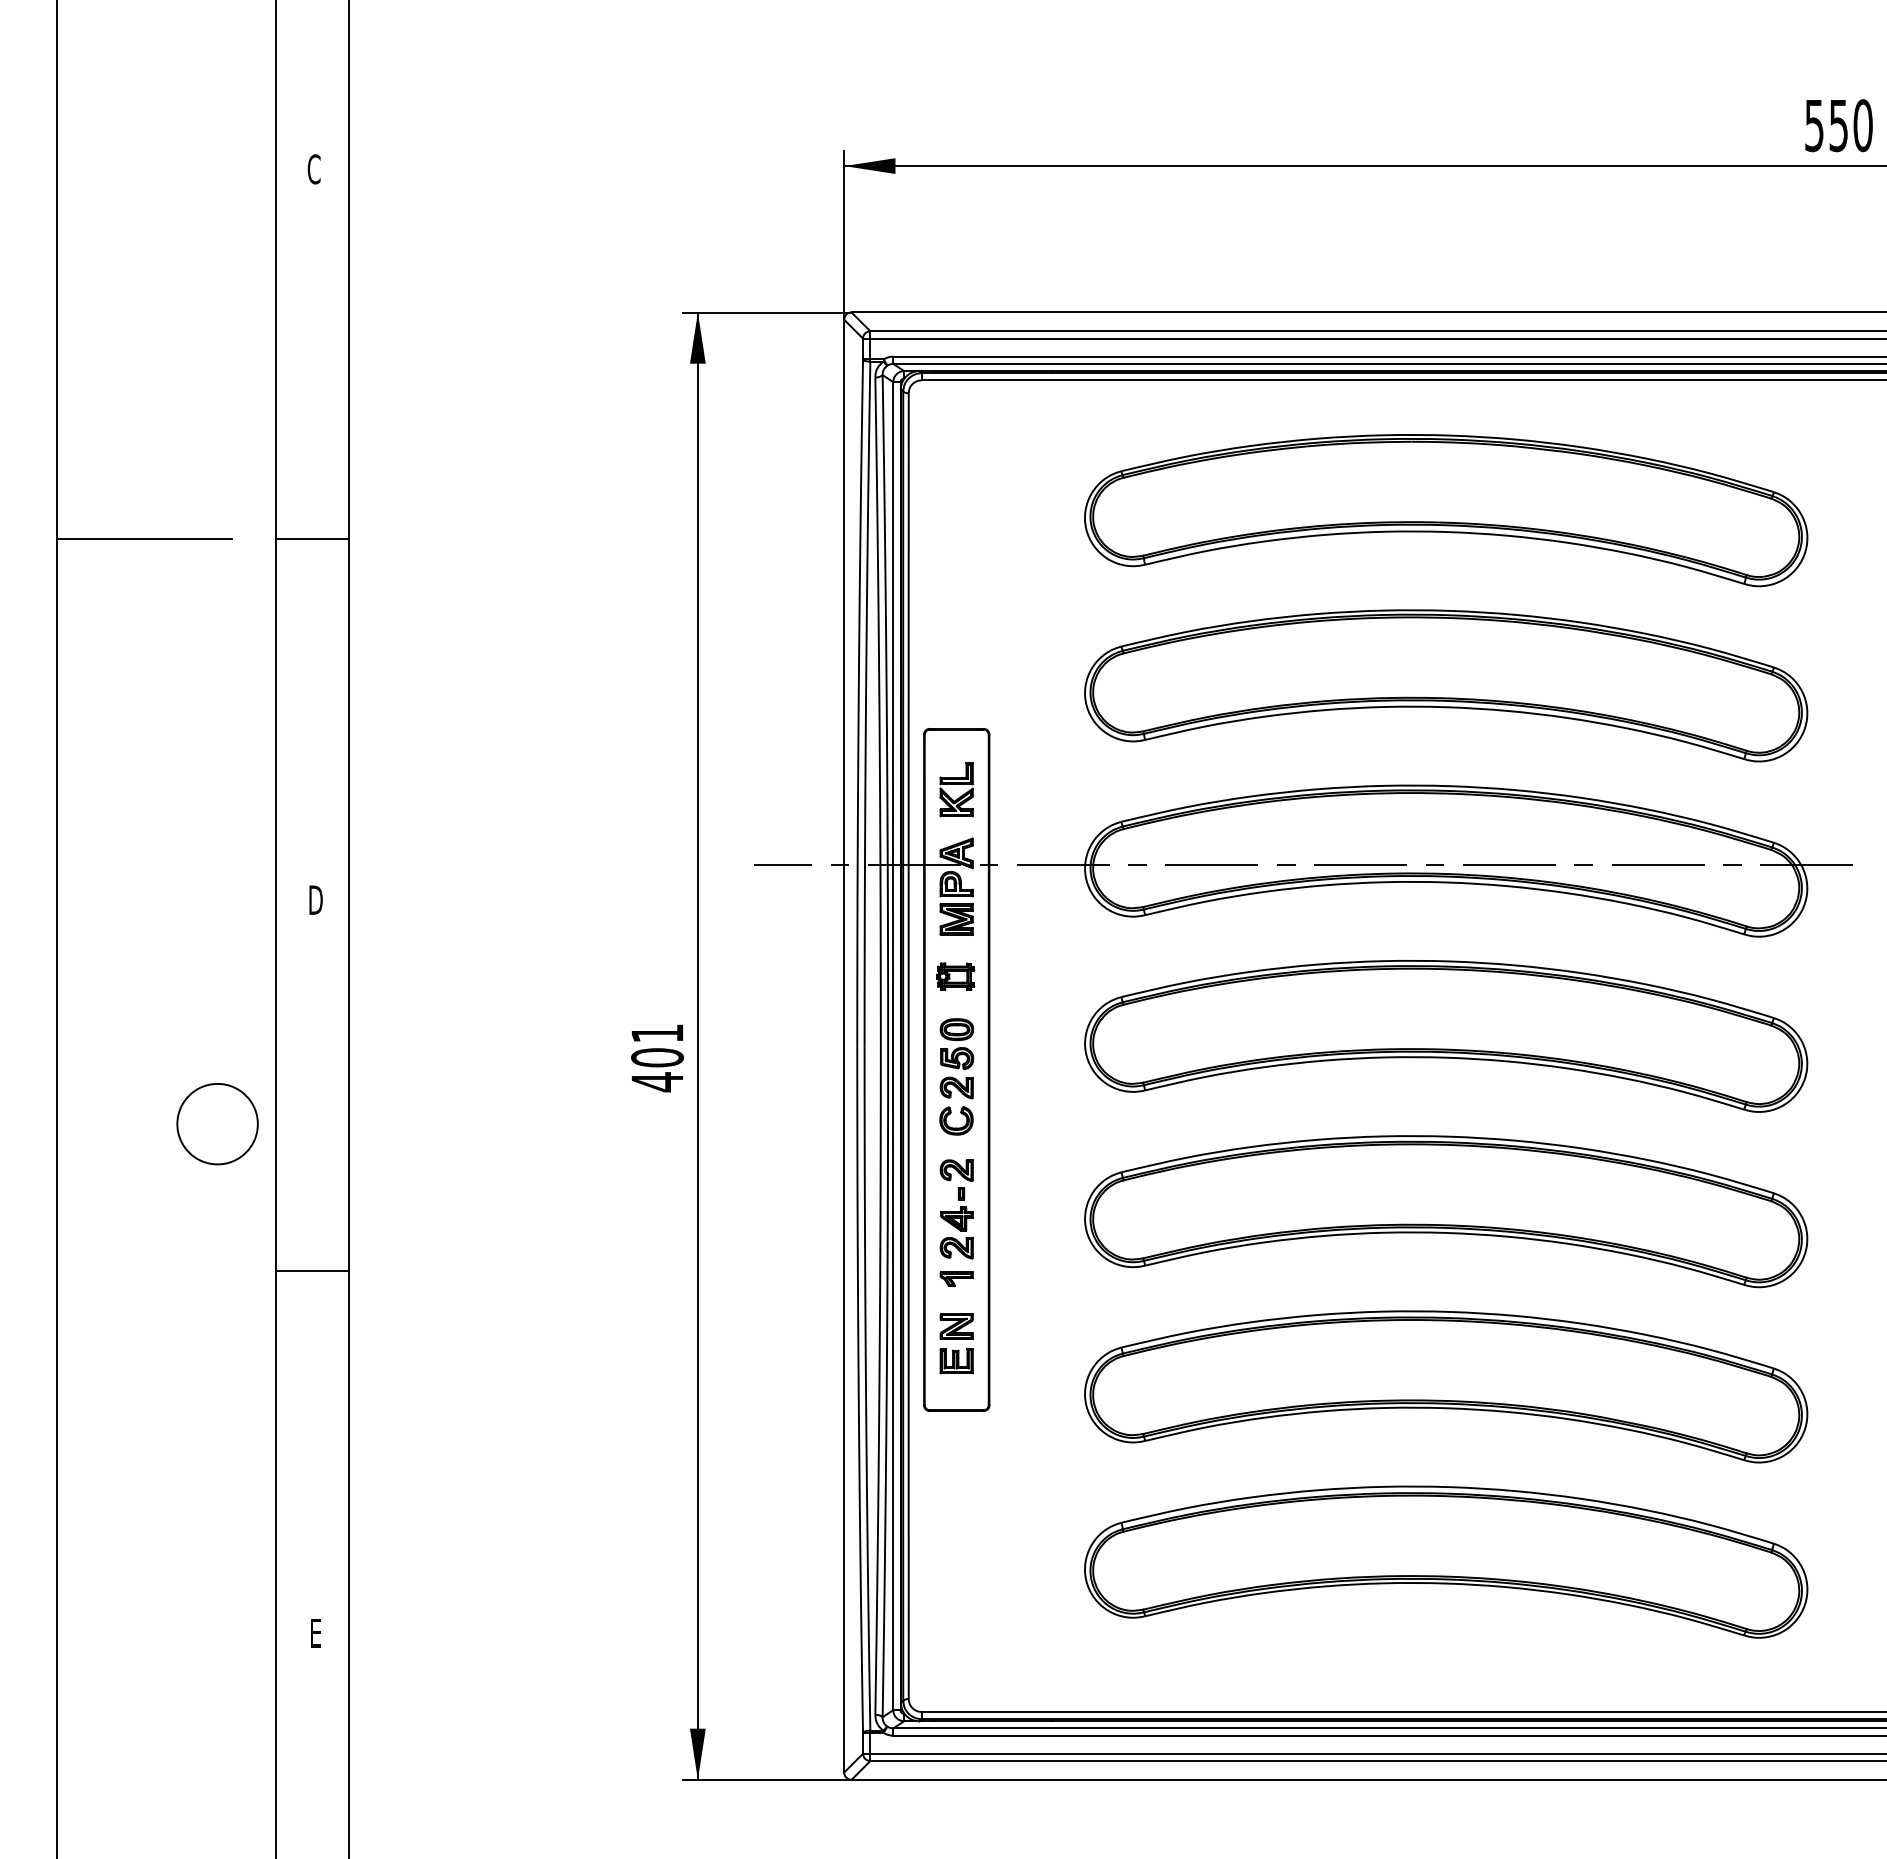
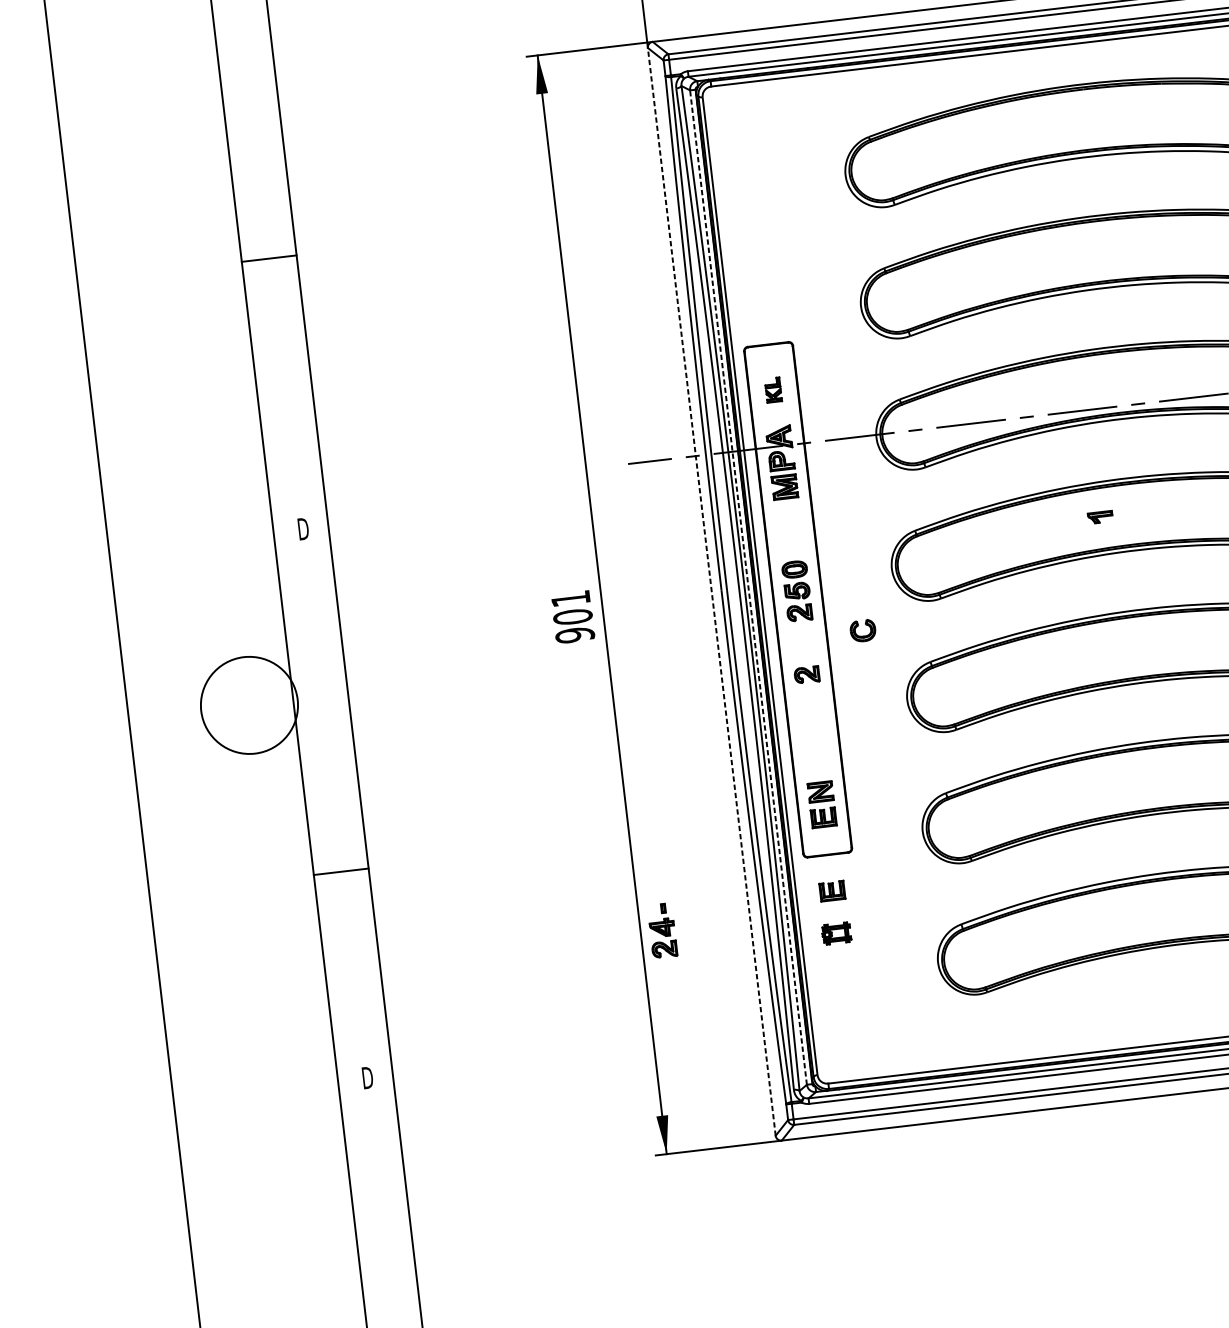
line: (144, 538) -> (143, 273), removed
part: (956, 789) -> (773, 389), size x0.6
part: (955, 976) -> (836, 933), moved
line: (844, 1045) -> (711, 591), solid -> dashed
line: (893, 1045) -> (748, 587), solid -> dashed
text: (657, 1082) -> (575, 635), 401 -> 901
circle: (217, 1123) -> (249, 704), size x1.6
part: (956, 1127) -> (863, 635), moved
part: (956, 1223) -> (662, 931), moved
line: (312, 1270) -> (341, 871), moved
part: (956, 1278) -> (1100, 516), moved
part: (956, 1459) -> (832, 891), added
text: (315, 1632) -> (367, 1077), E -> D

